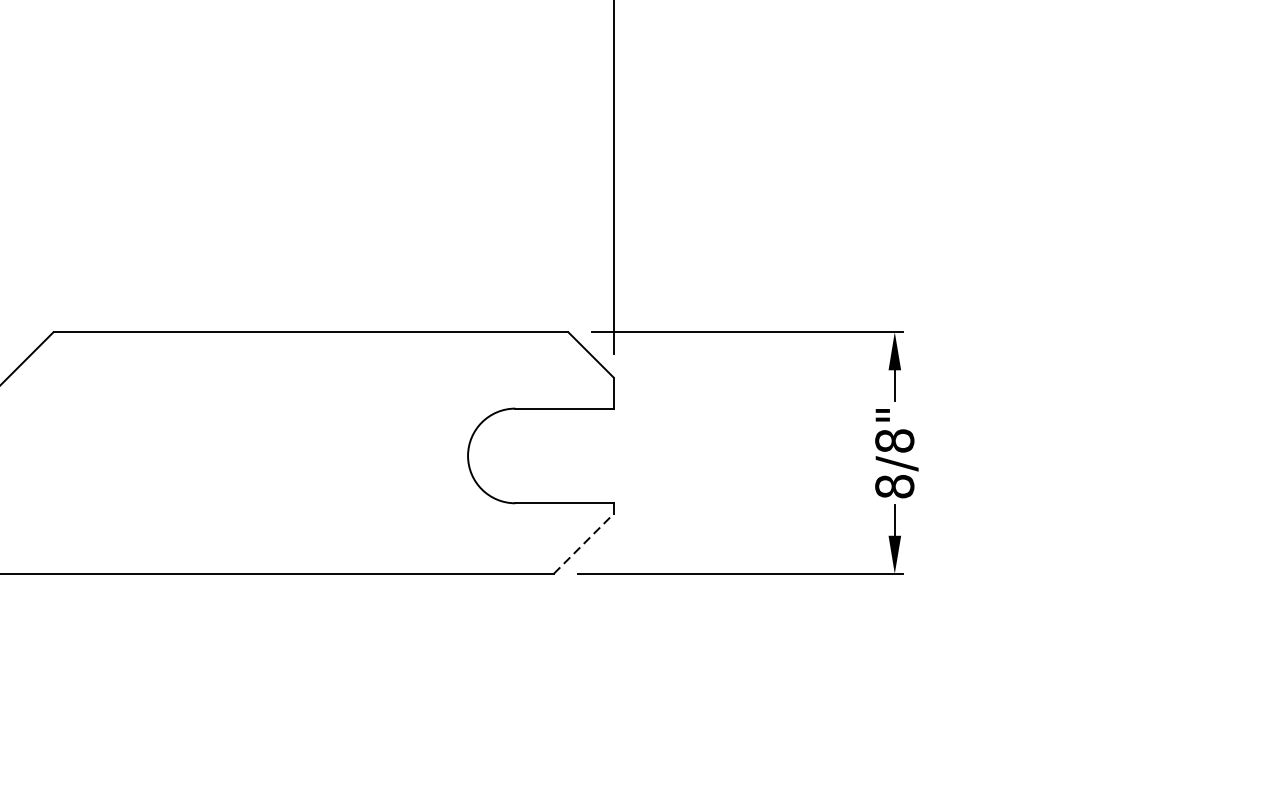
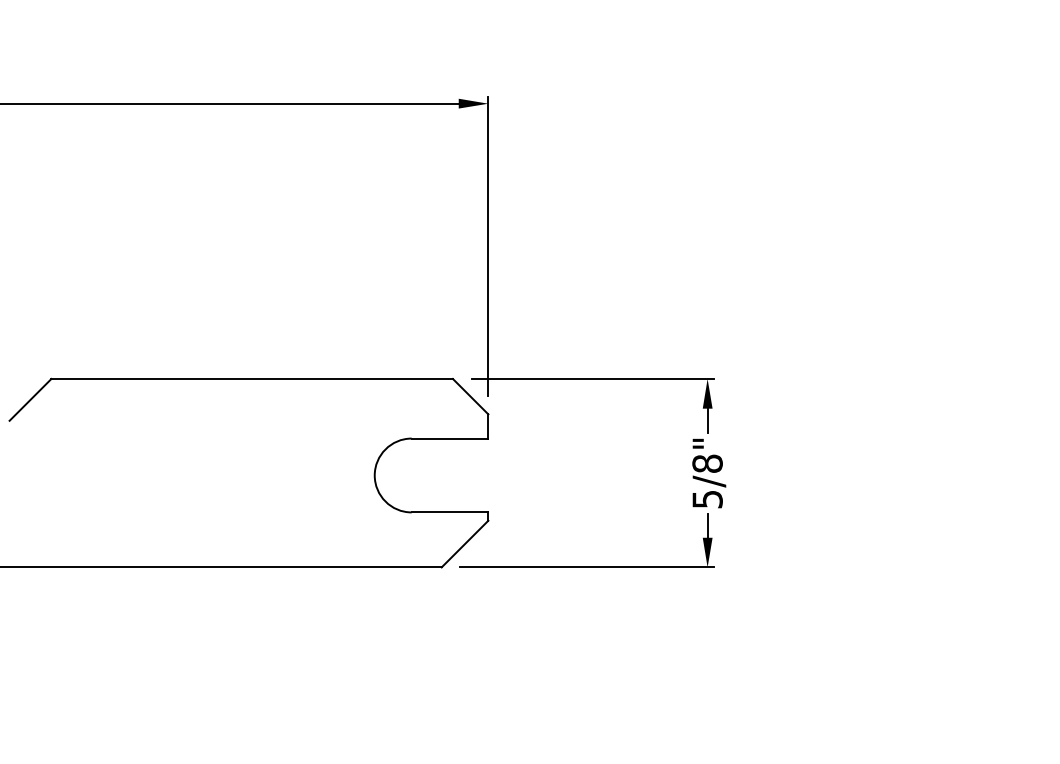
text: (894, 486) -> (707, 499), 8/8" -> 5/8"
line: (584, 544) -> (465, 544), dashed -> solid

